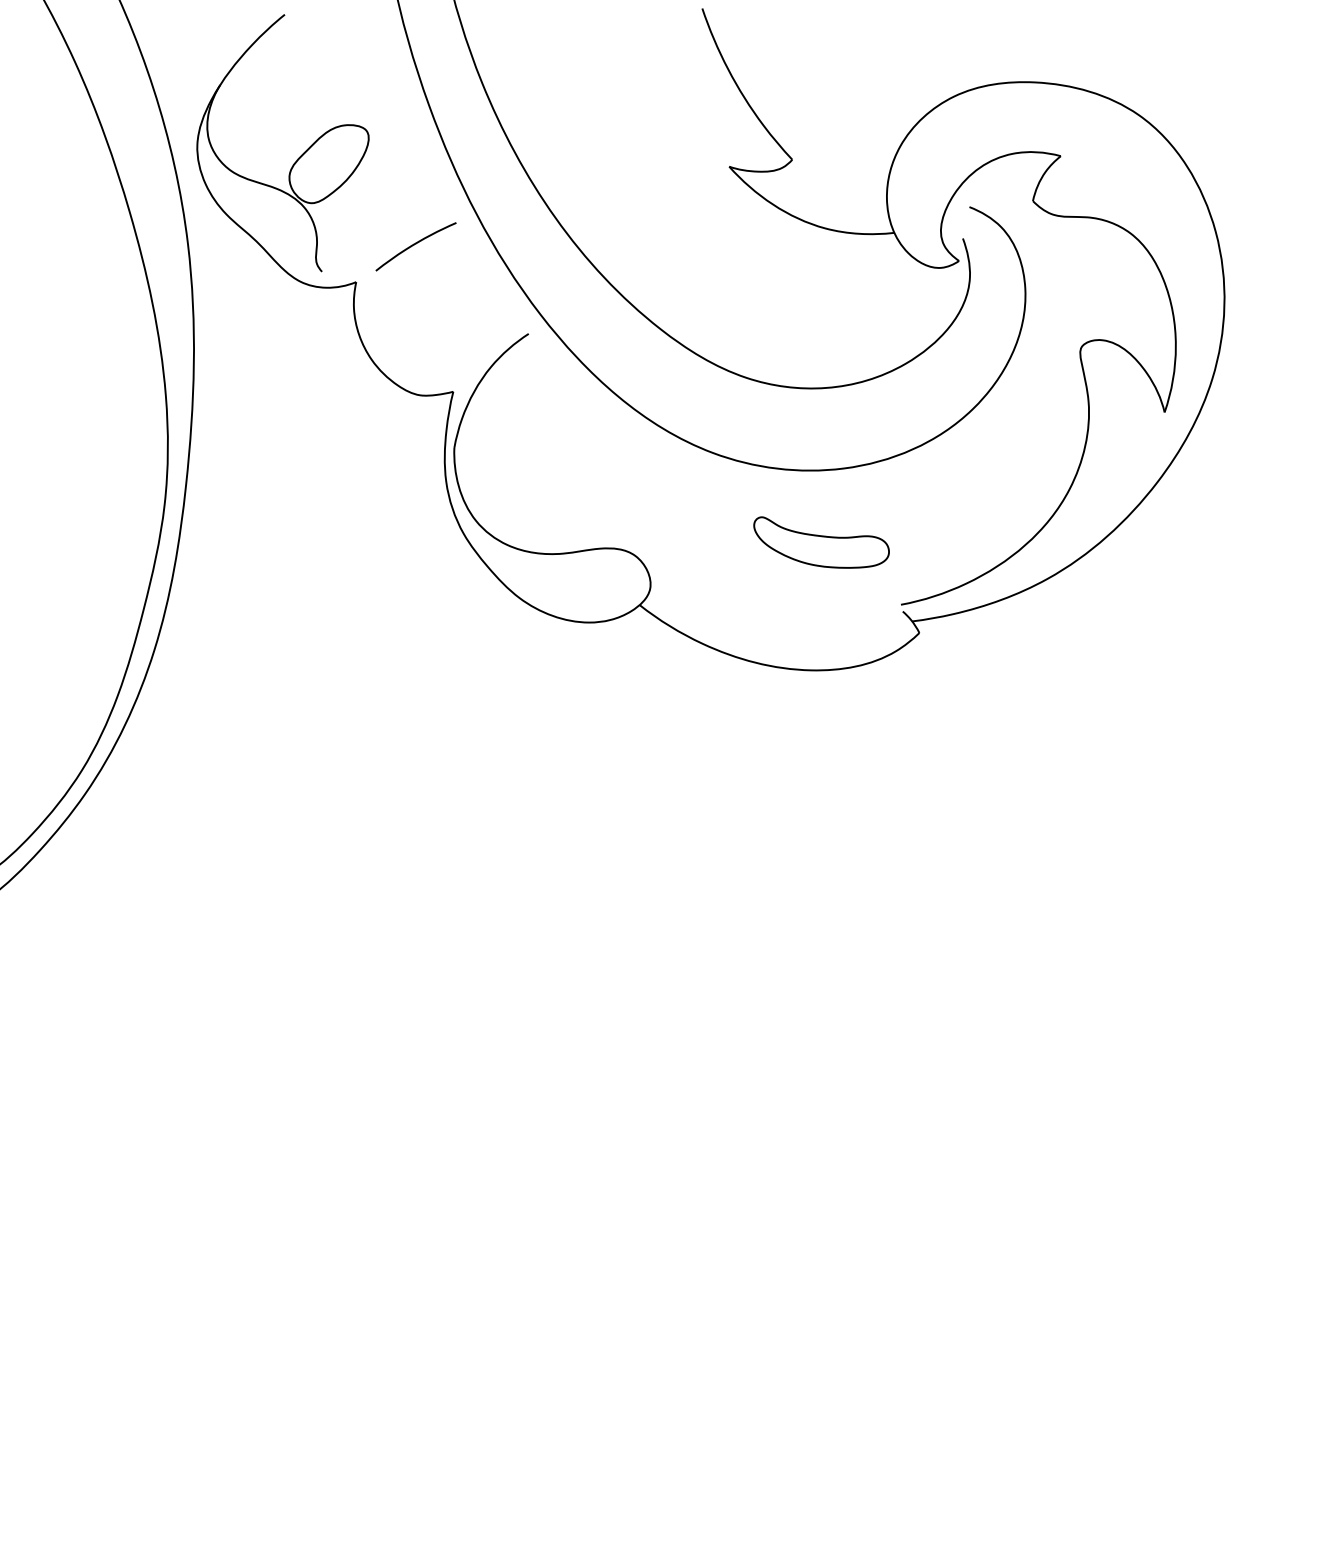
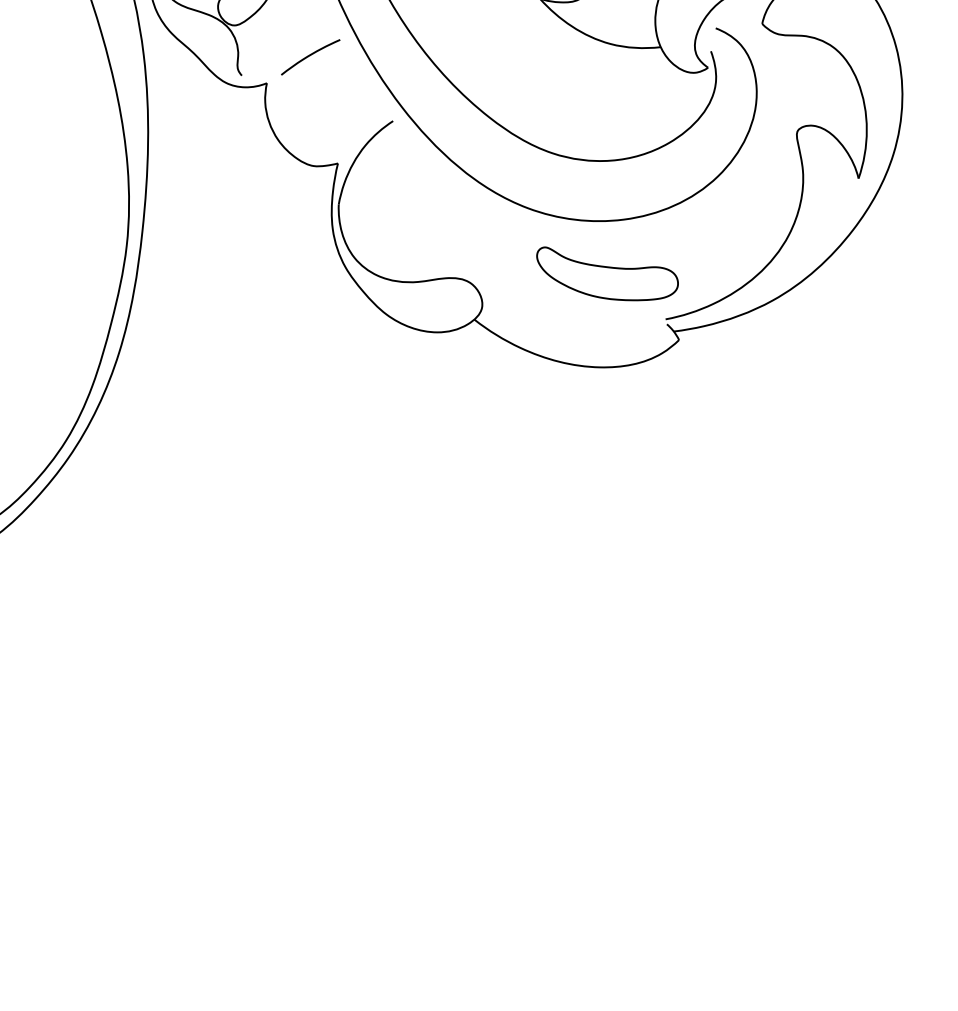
part: (821, 542) -> (607, 273), size x1.43

